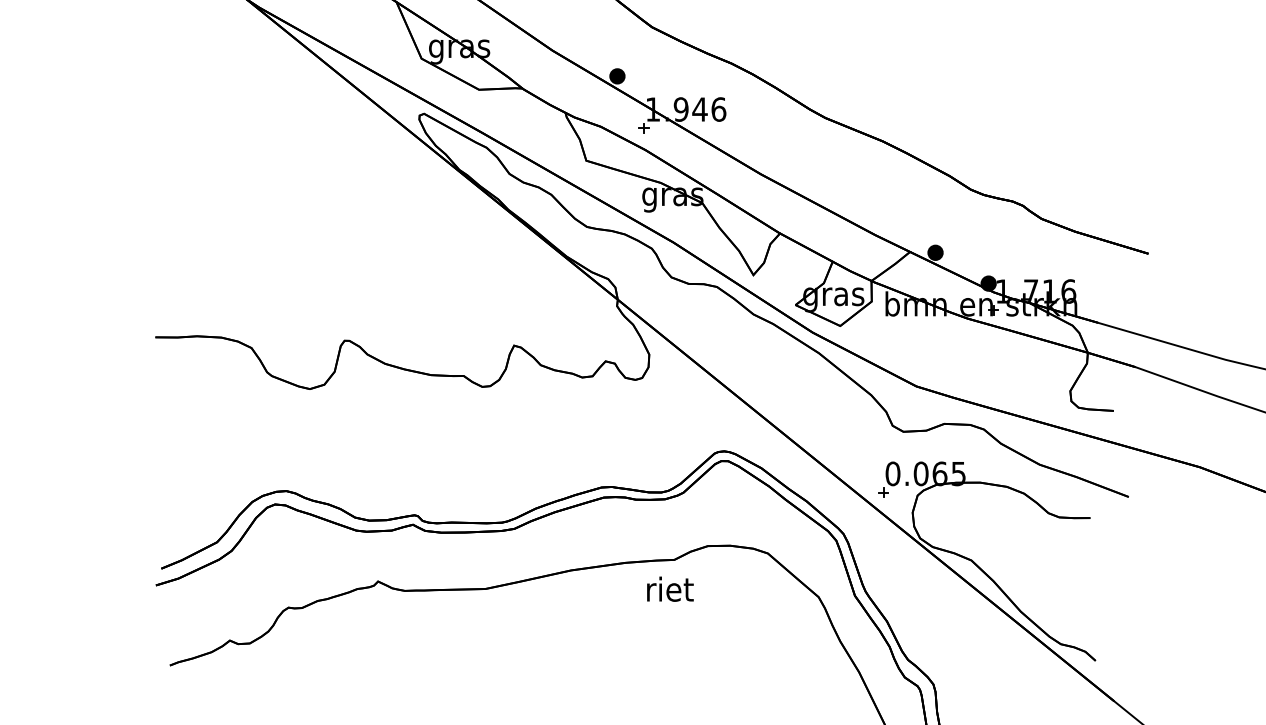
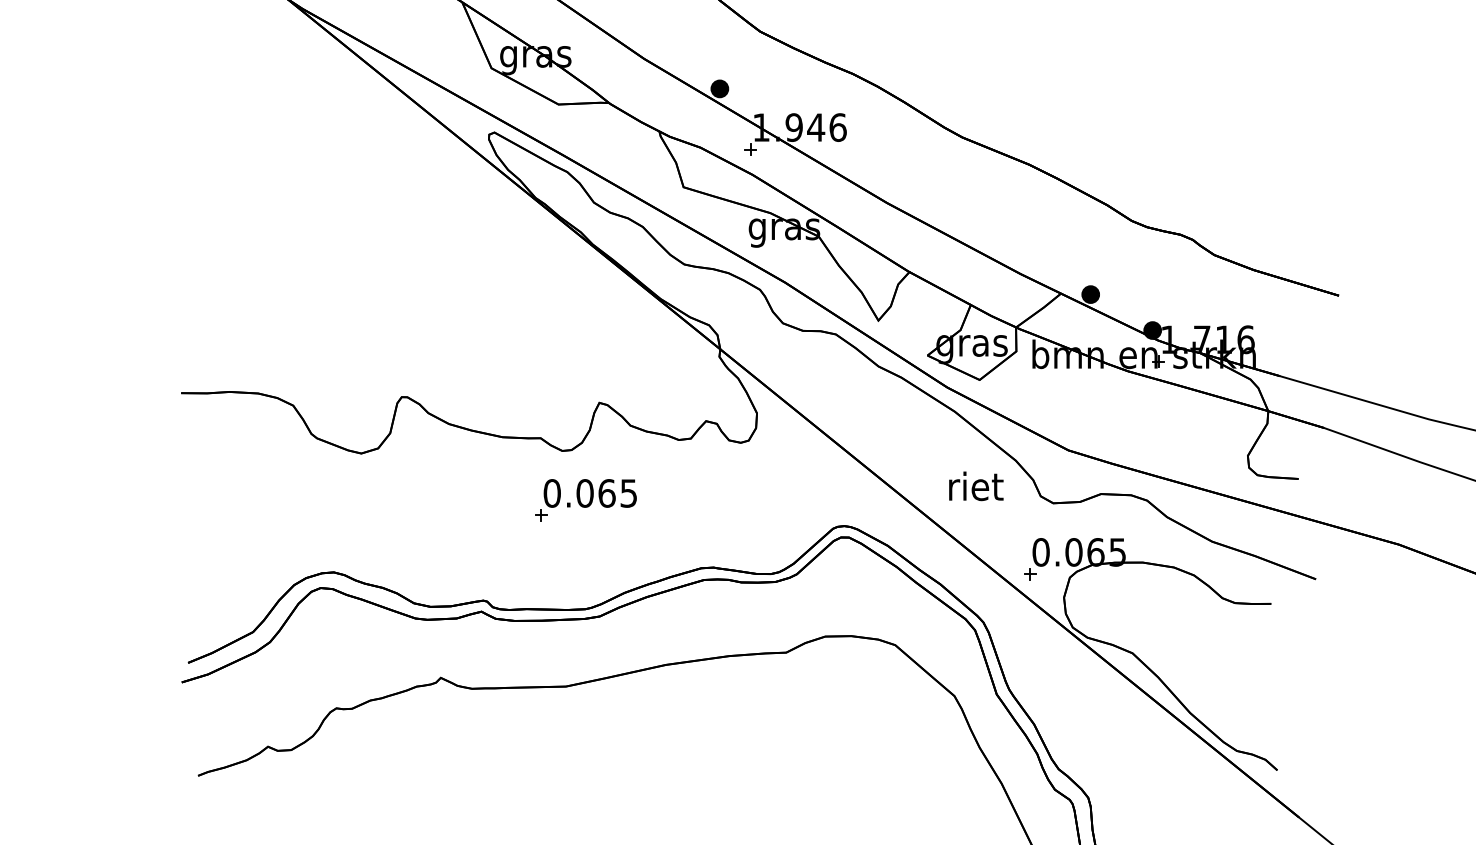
part: (502, 429) -> (585, 500), added
text: (670, 588) -> (976, 485), moved

